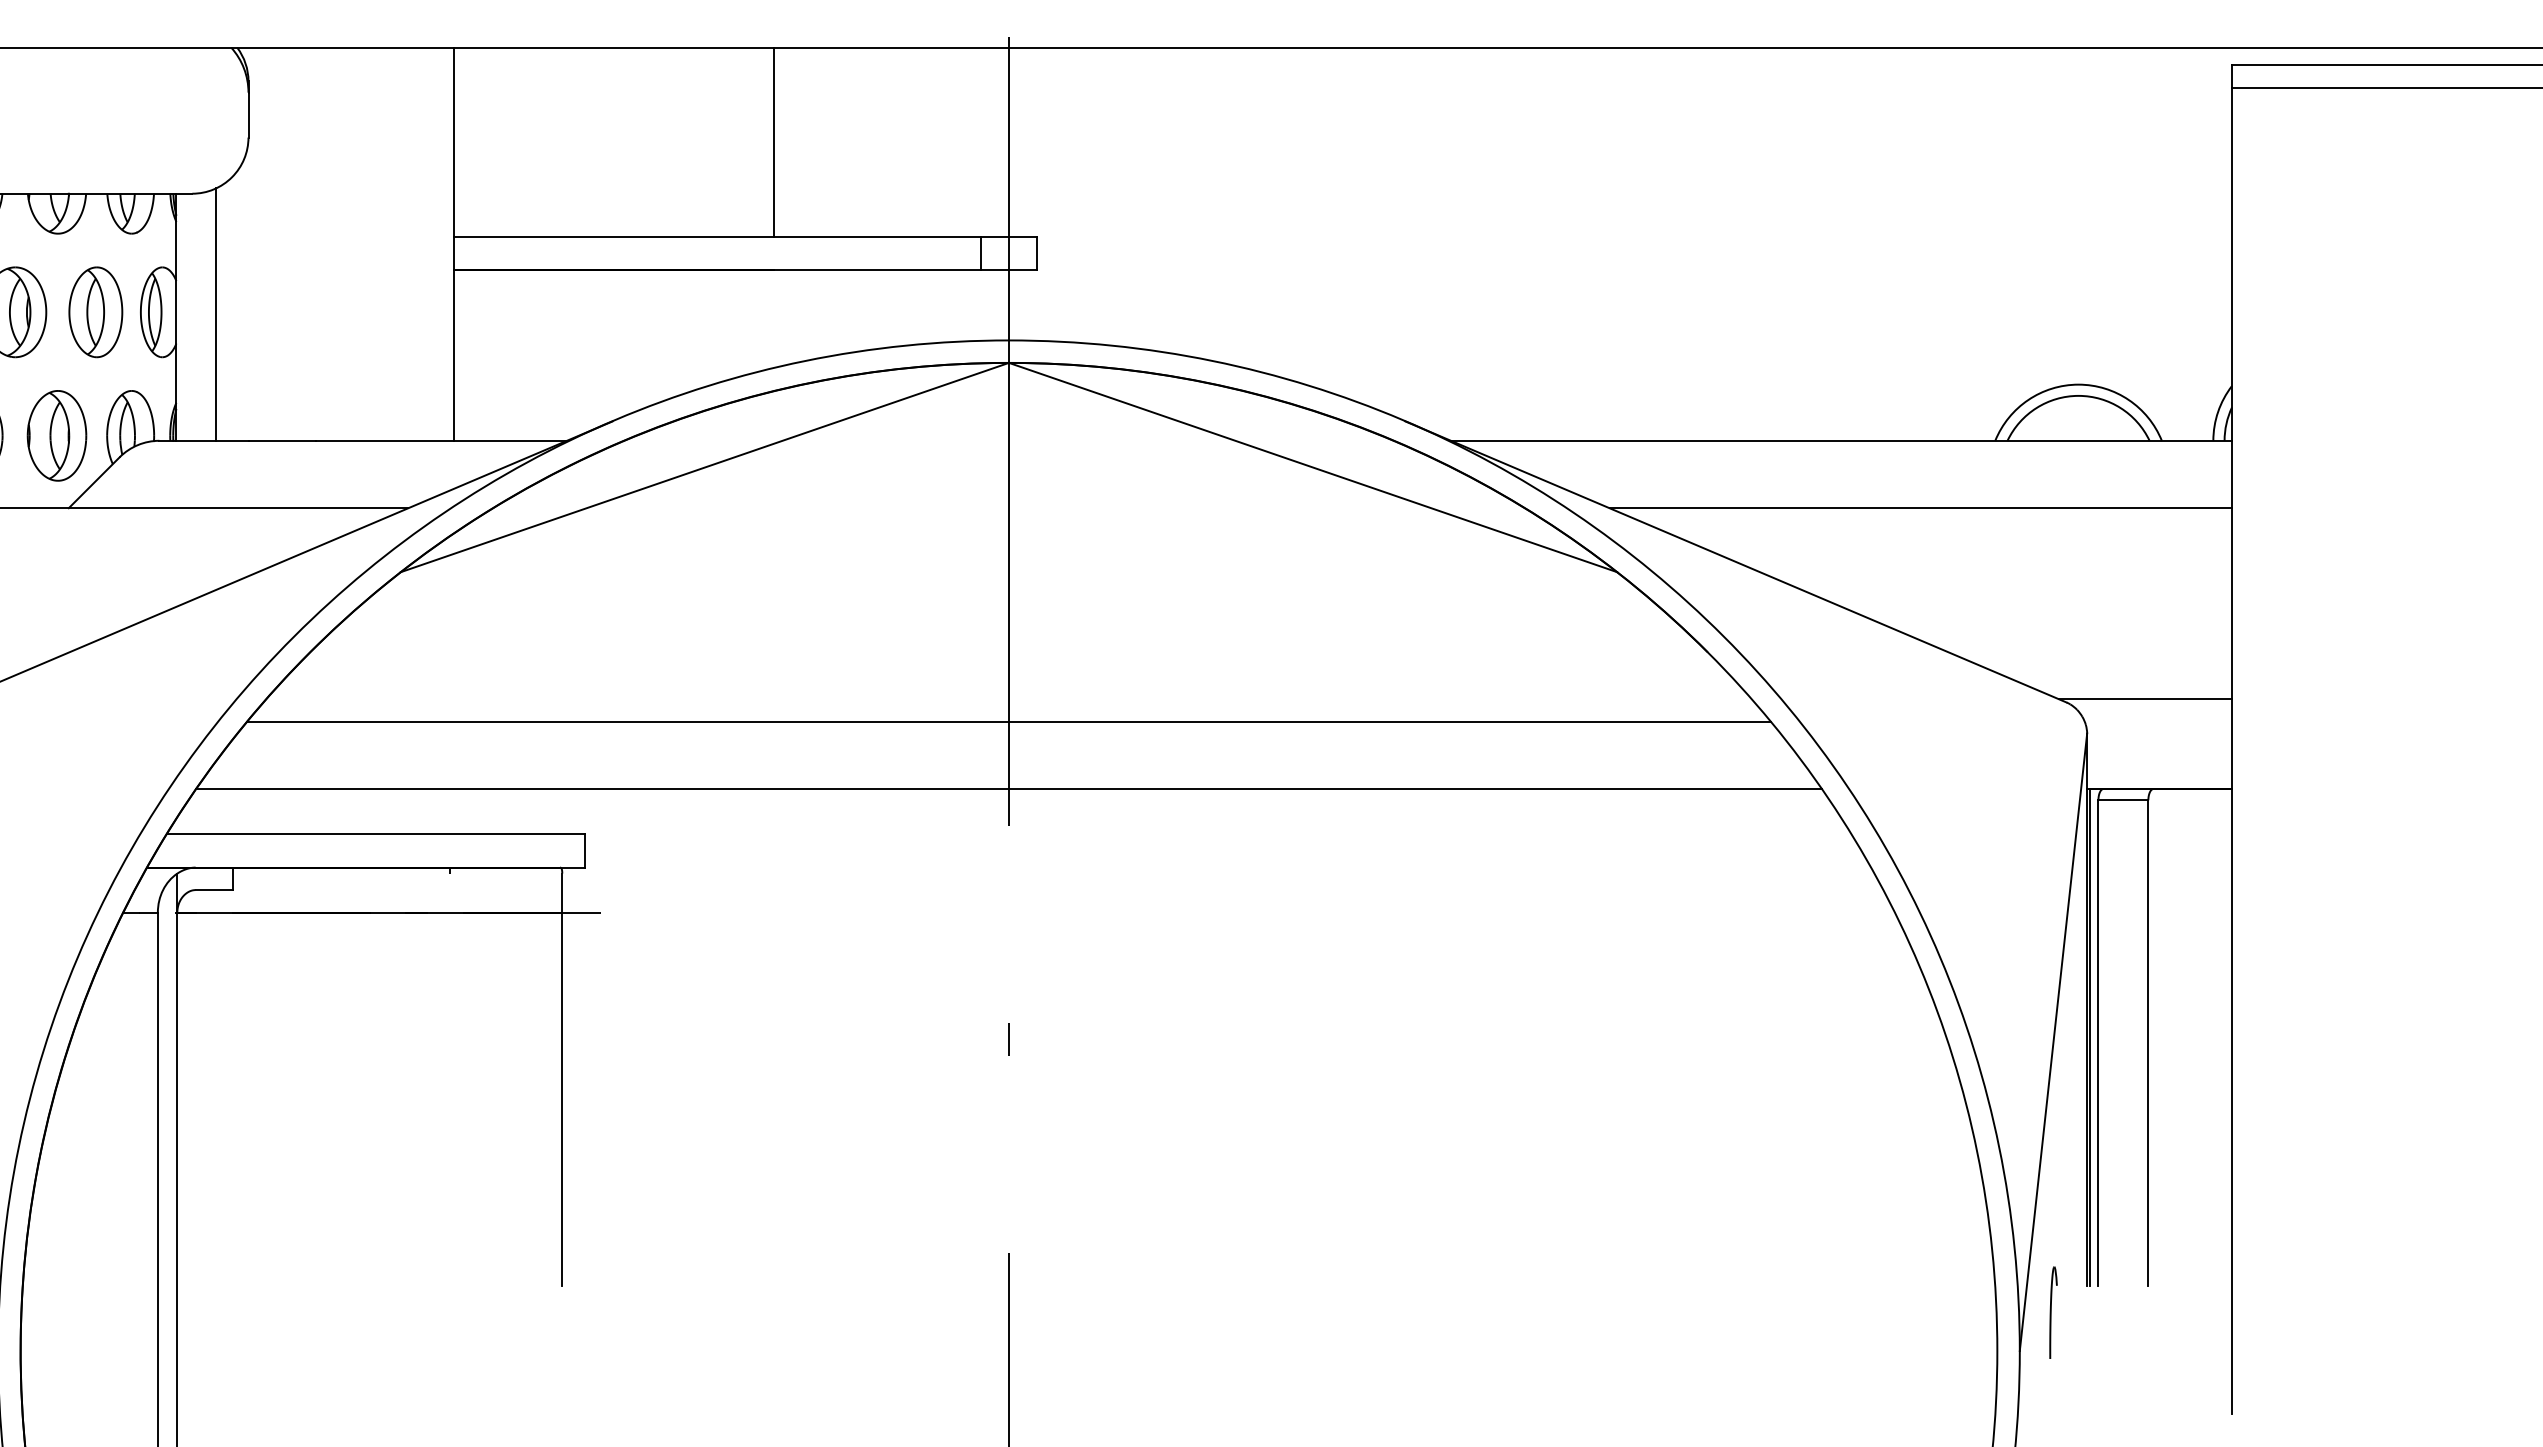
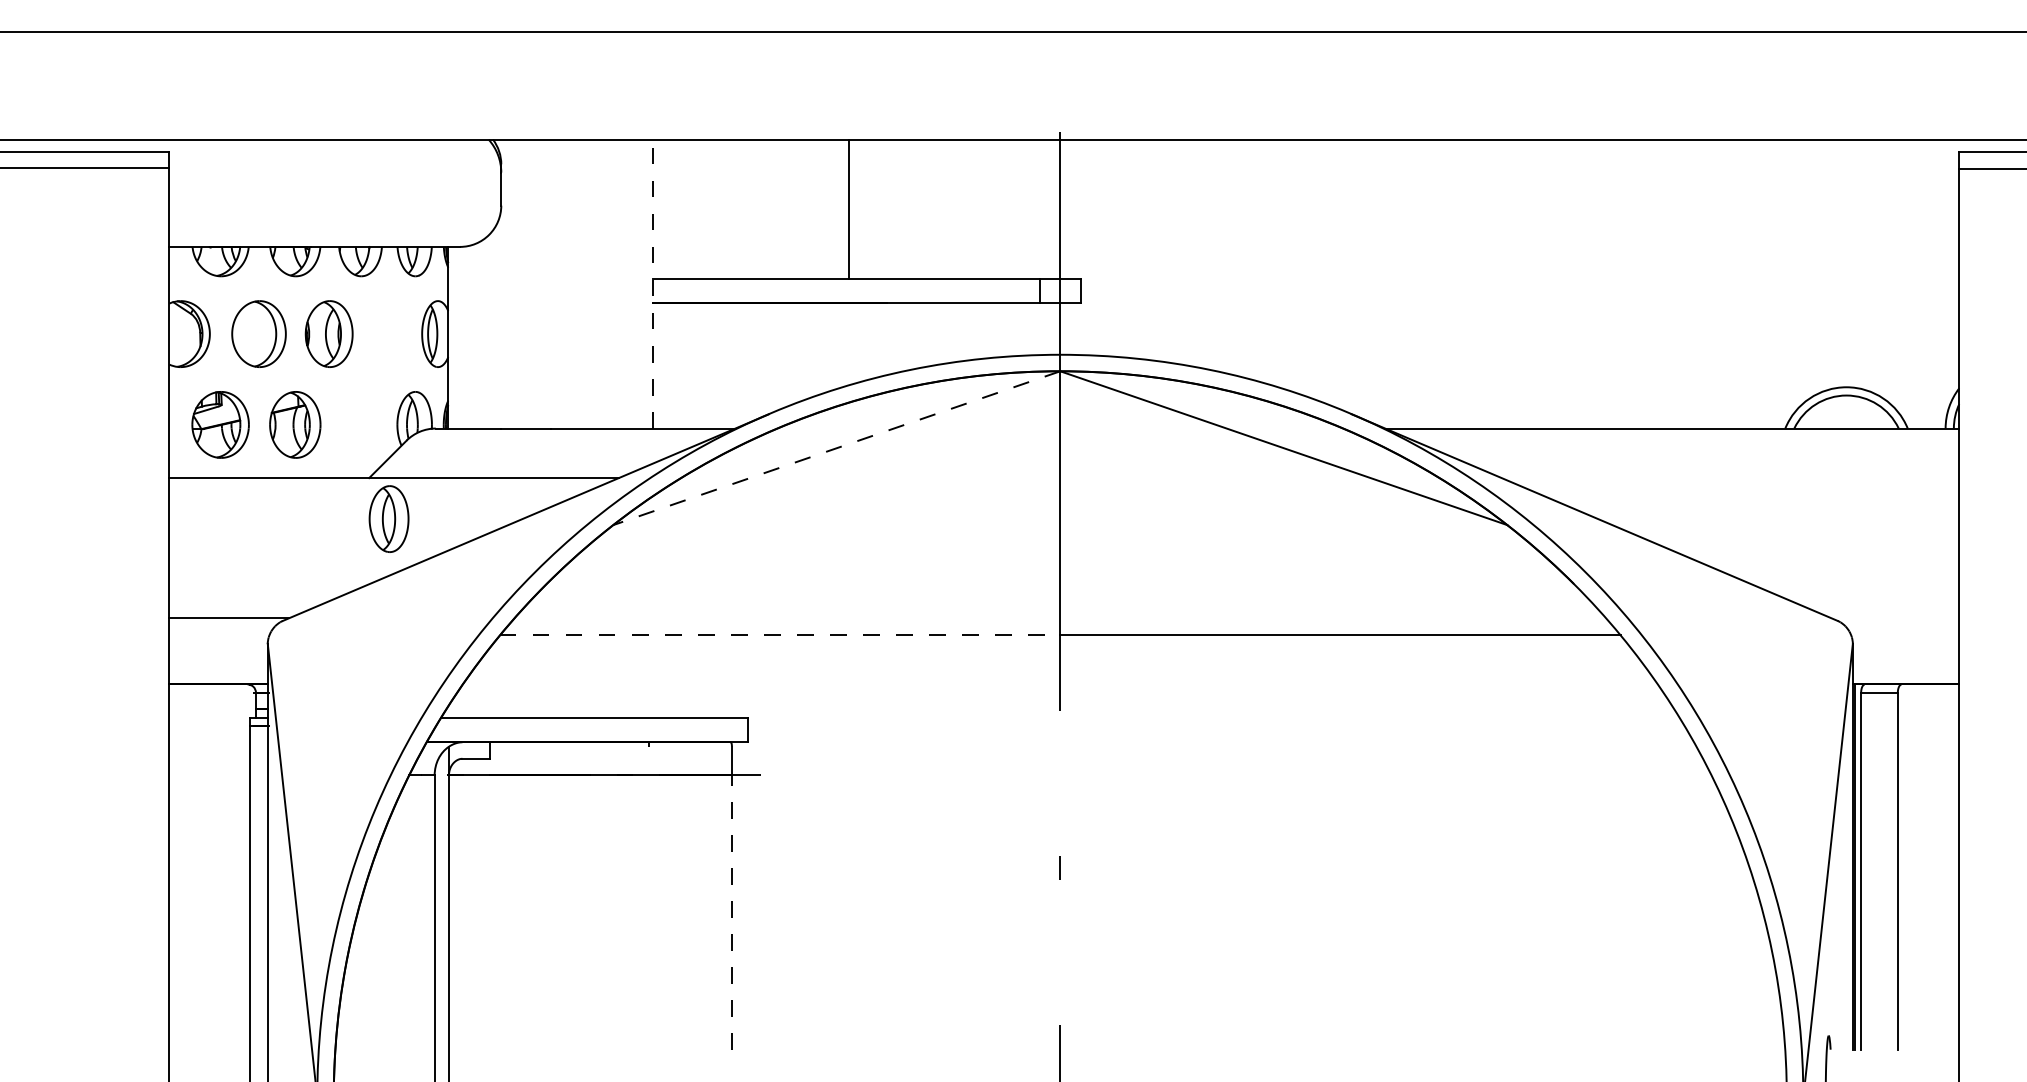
line: (773, 141) -> (849, 208), moved
line: (454, 243) -> (652, 283), solid -> dashed
part: (95, 311) -> (388, 518), moved
line: (216, 314) -> (477, 335), removed
part: (56, 435) -> (360, 424), removed
line: (704, 467) -> (836, 448), solid -> dashed
line: (1920, 508) -> (1730, 478), removed
line: (2145, 699) -> (1895, 618), removed
line: (628, 722) -> (780, 635), solid -> dashed
line: (1007, 788) -> (1059, 684), removed
line: (561, 1099) -> (731, 912), solid -> dashed

